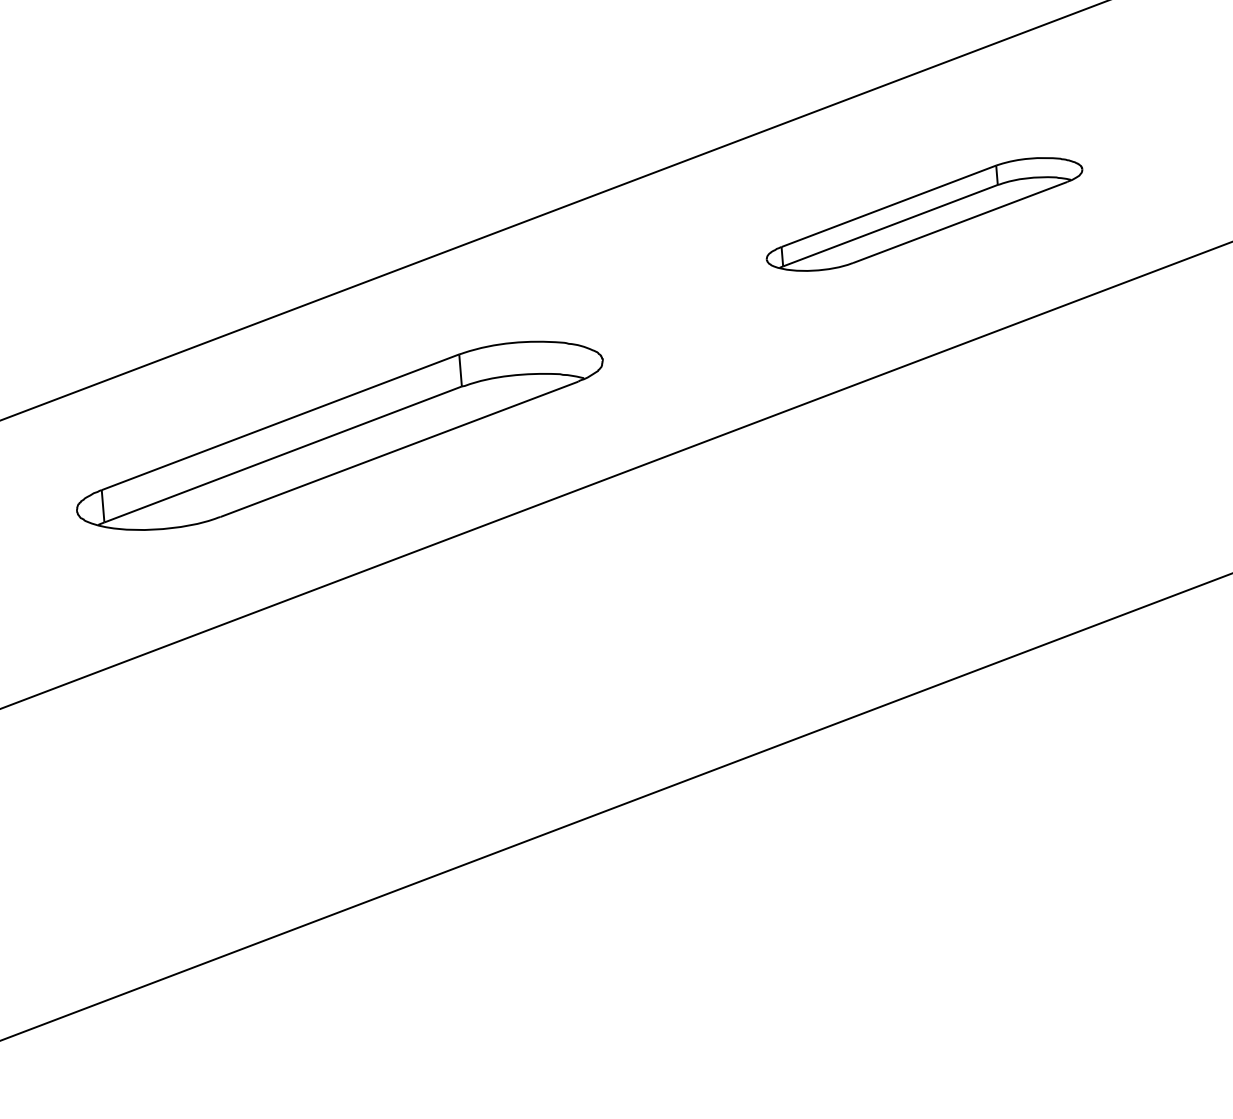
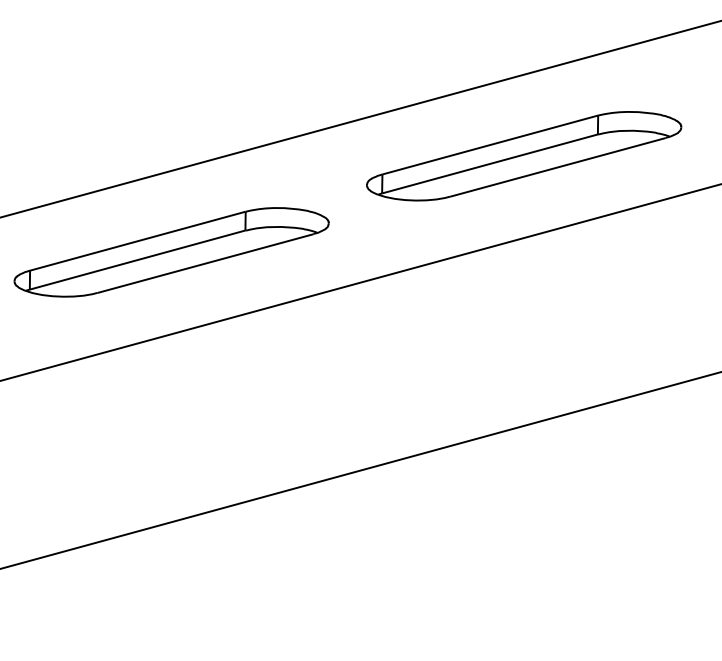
part: (924, 214) -> (524, 156), size x1.67

